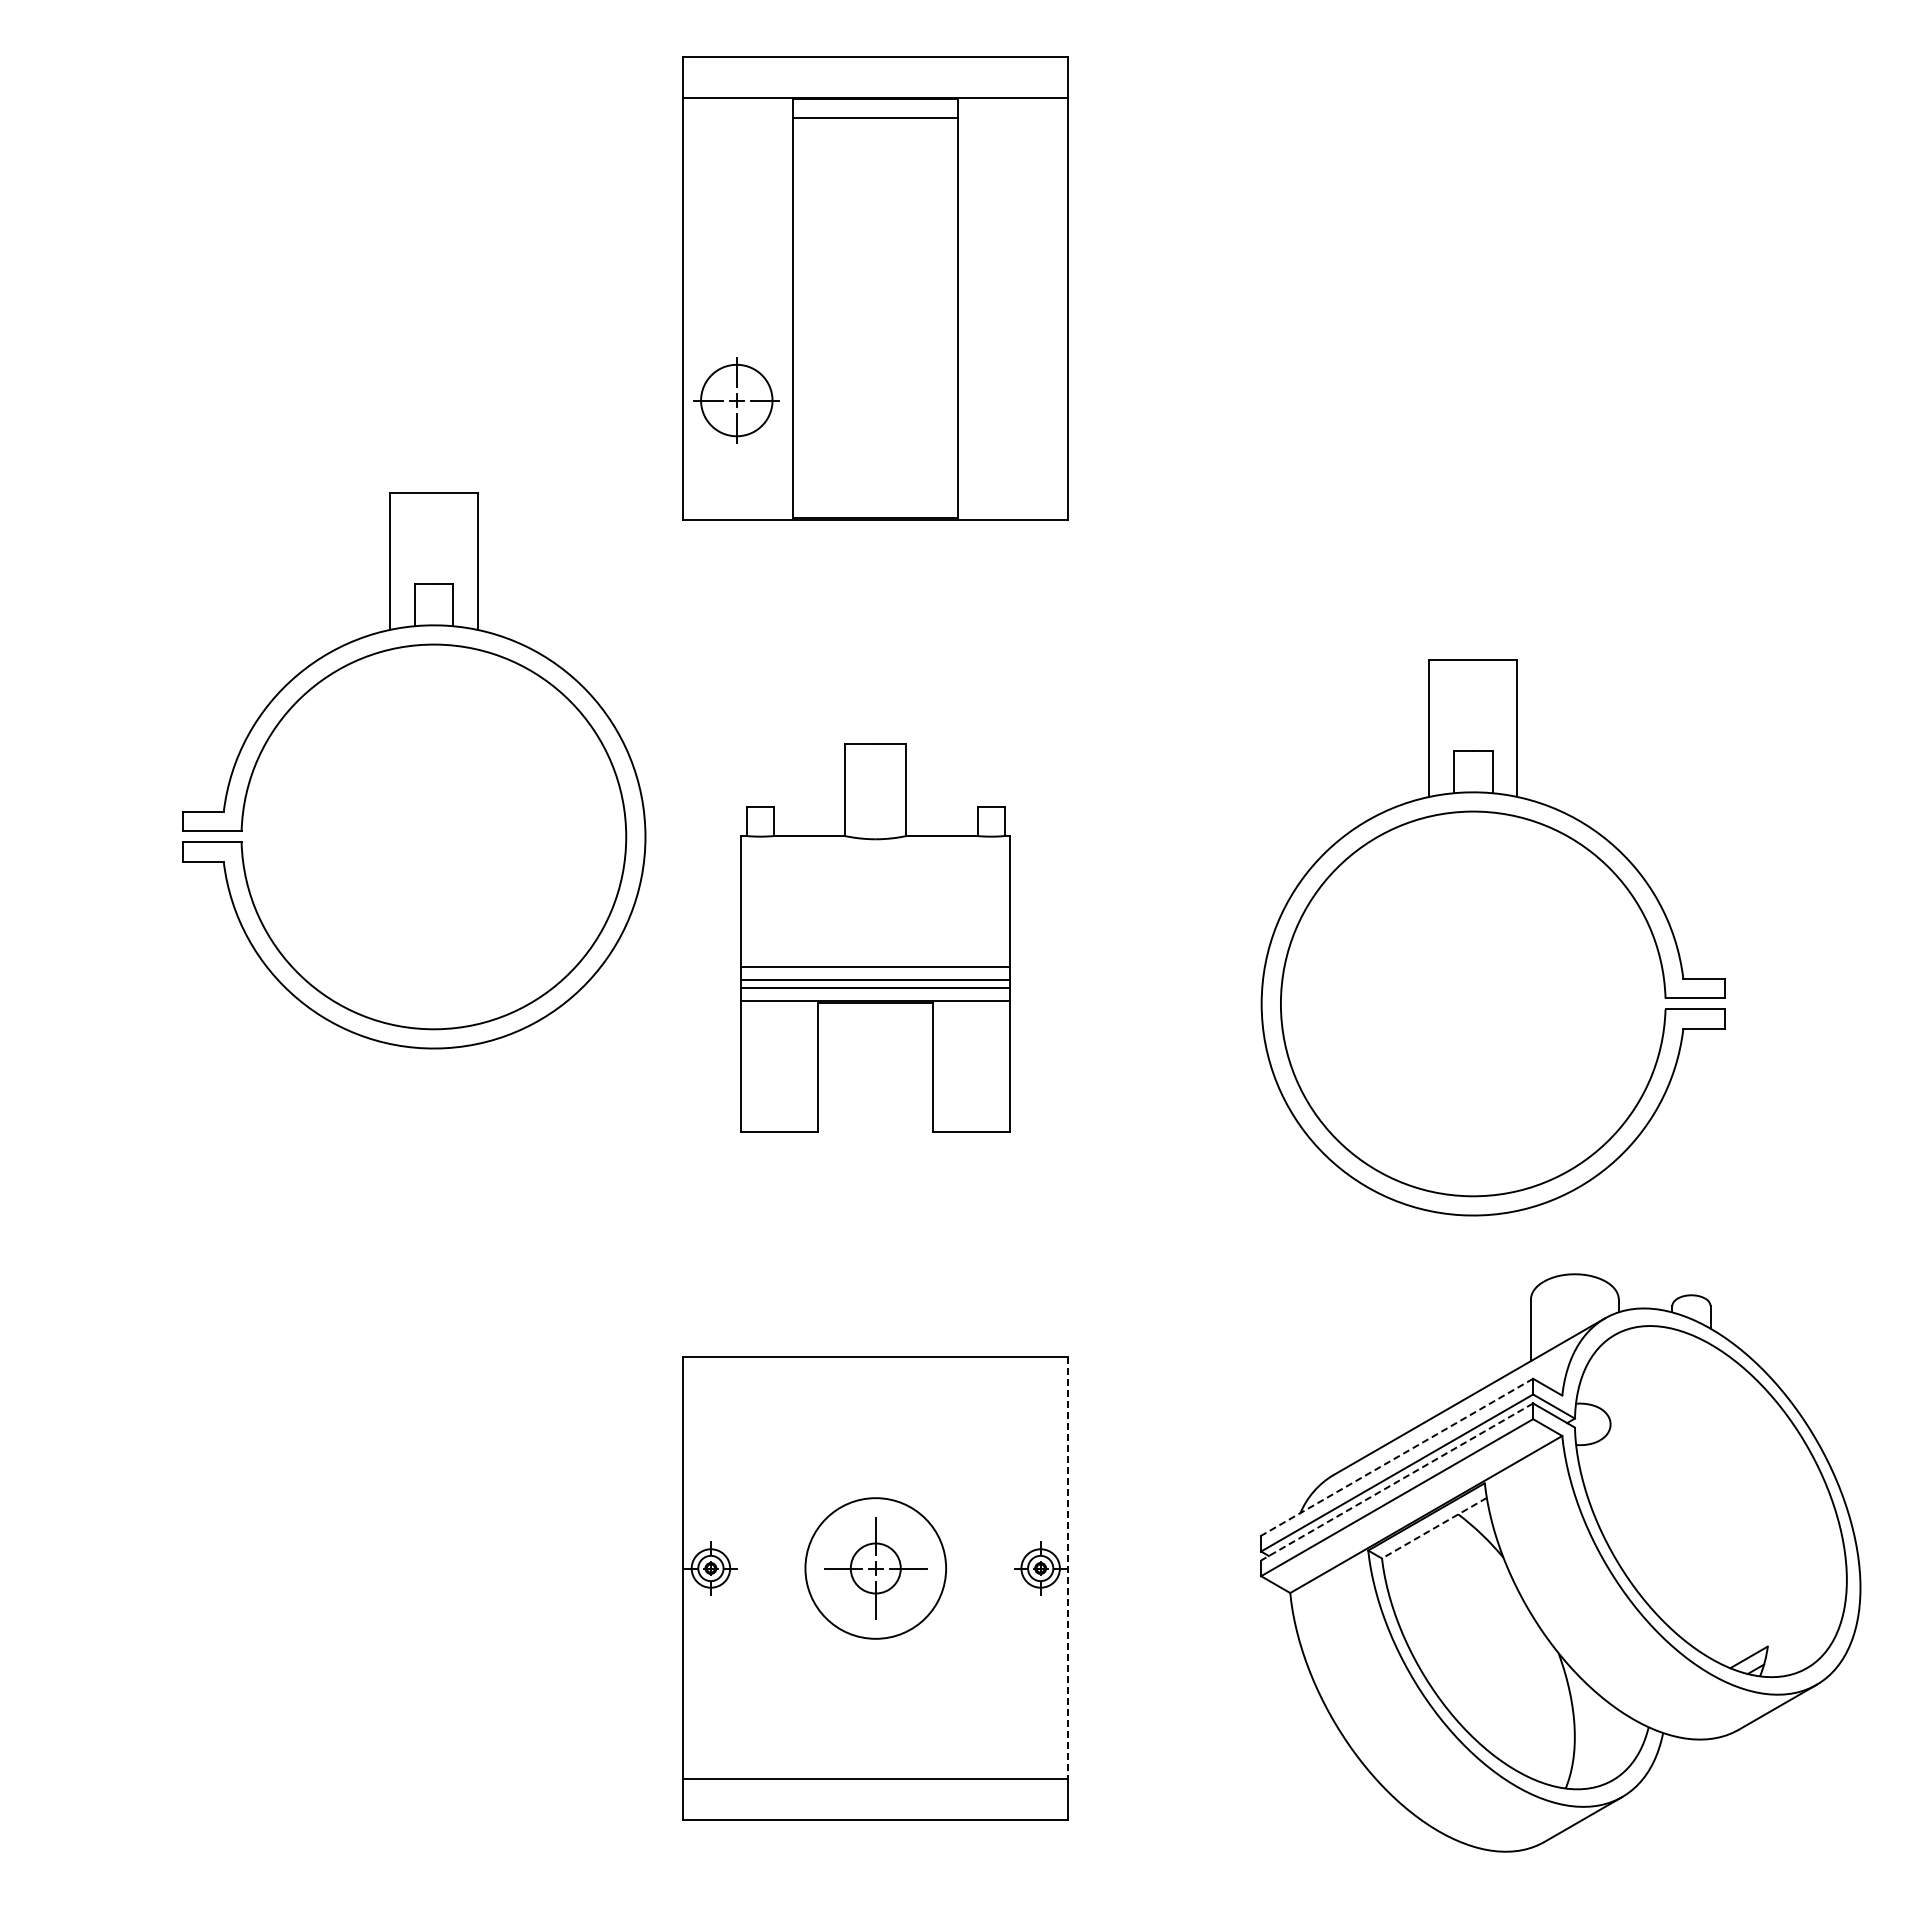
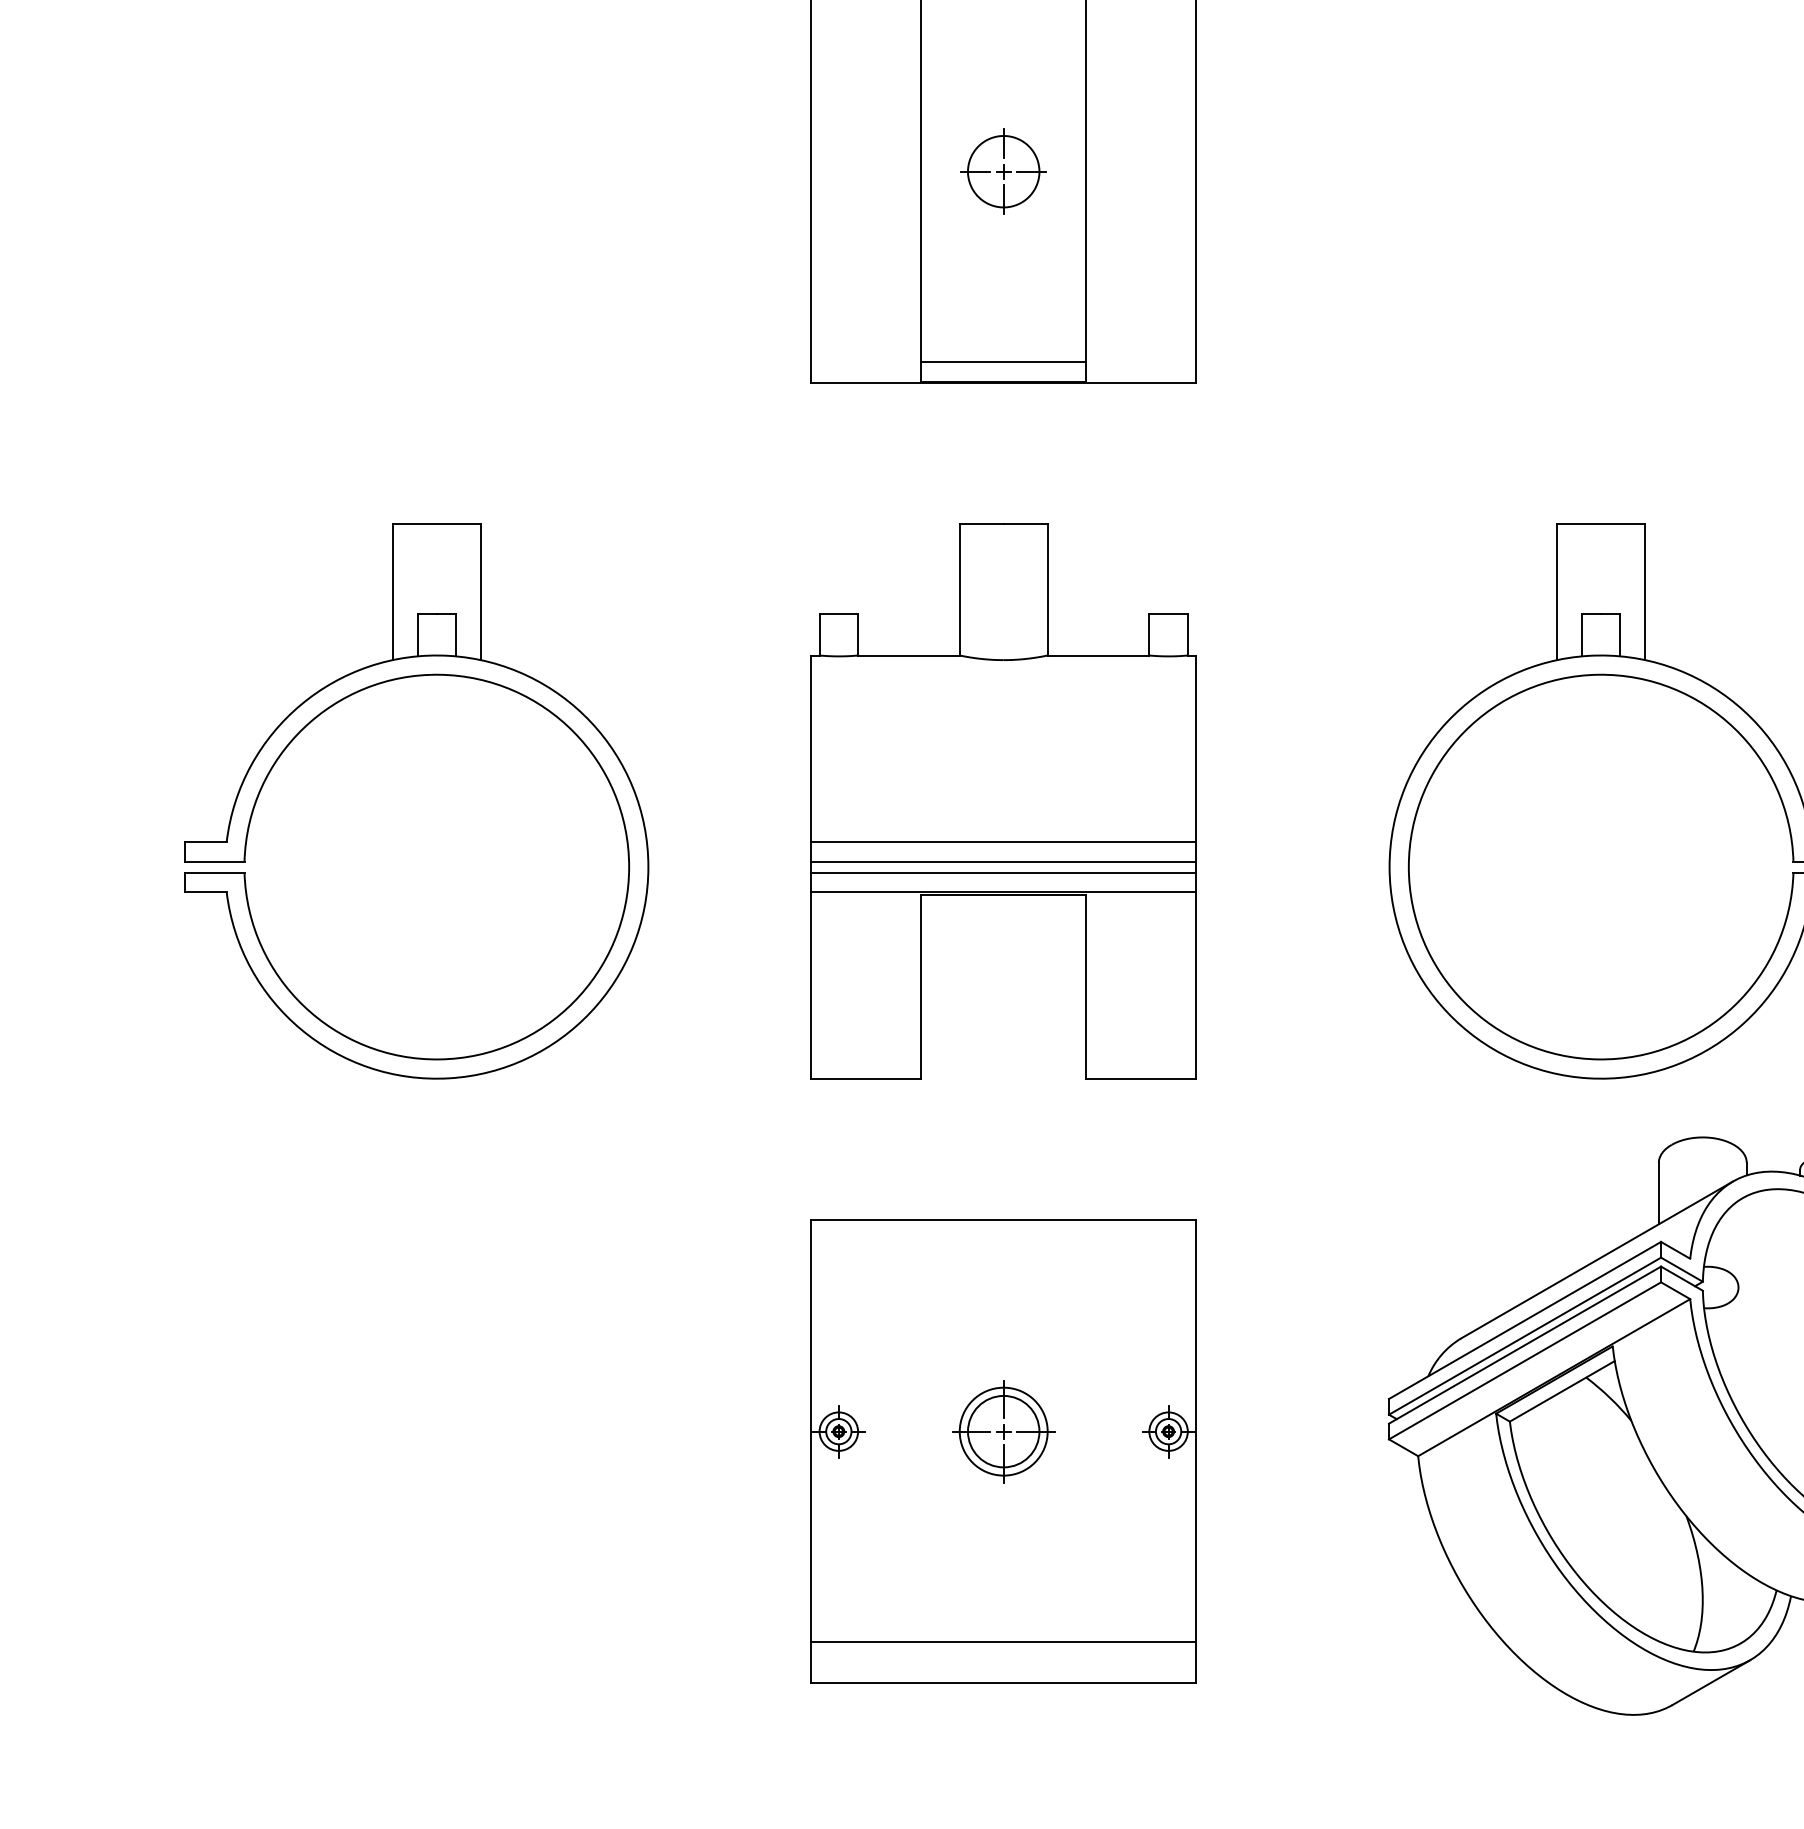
part: (736, 400) -> (1003, 171), moved
line: (875, 498) -> (1003, 361), added
part: (380, 653) -> (383, 683), moved
part: (875, 937) -> (1003, 800), size x1.43
line: (1396, 1457) -> (1524, 1320), dashed -> solid
line: (1396, 1482) -> (1524, 1345), dashed -> solid
line: (1434, 1528) -> (1562, 1391), dashed -> solid
line: (1068, 1567) -> (1196, 1430), dashed -> solid
circle: (875, 1568) -> (1003, 1431), size x0.62
circle: (875, 1568) -> (1003, 1431), size x1.43

